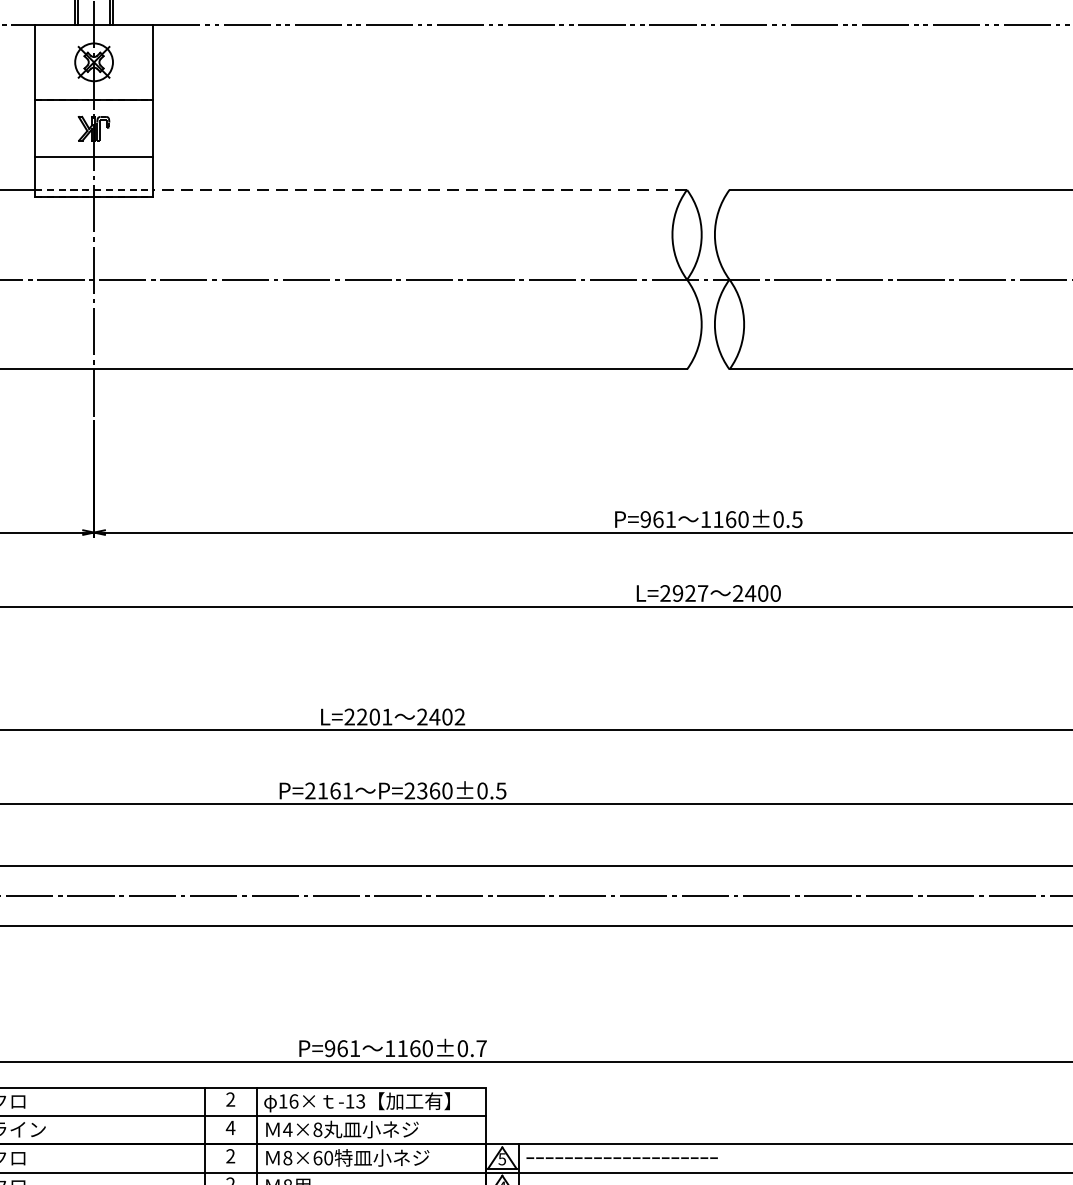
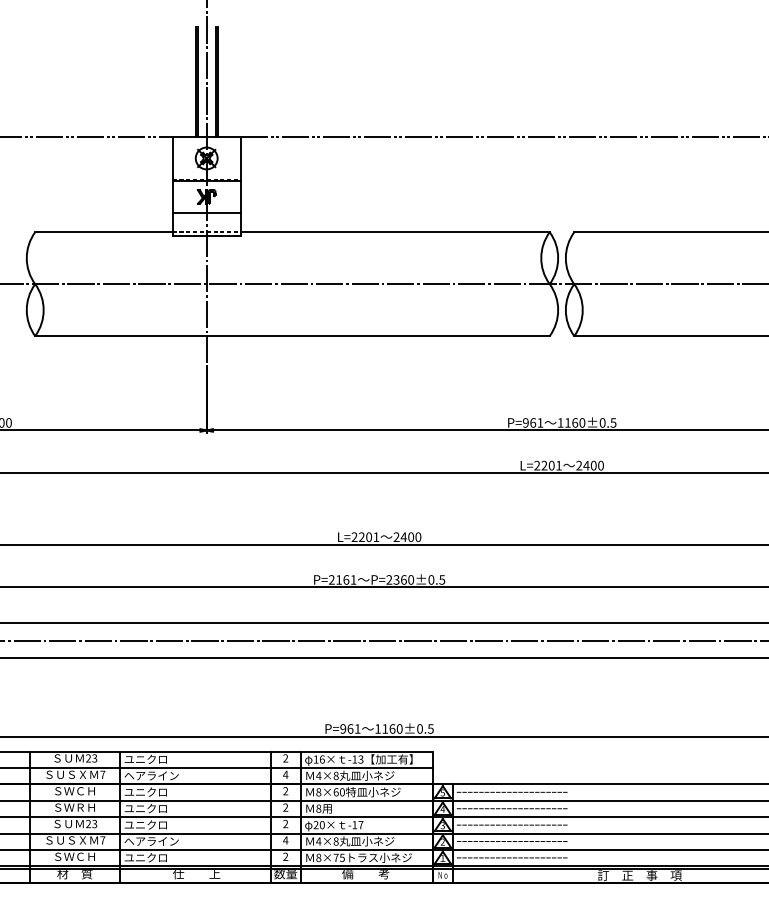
line: (418, 190) -> (394, 232), dashed -> solid
text: (690, 593) -> (551, 465), L=2927 -> L=2201
text: (460, 717) -> (418, 537), 2402 -> 2400
text: (480, 1047) -> (430, 728), 1160±0.7 -> 1160±0.5

